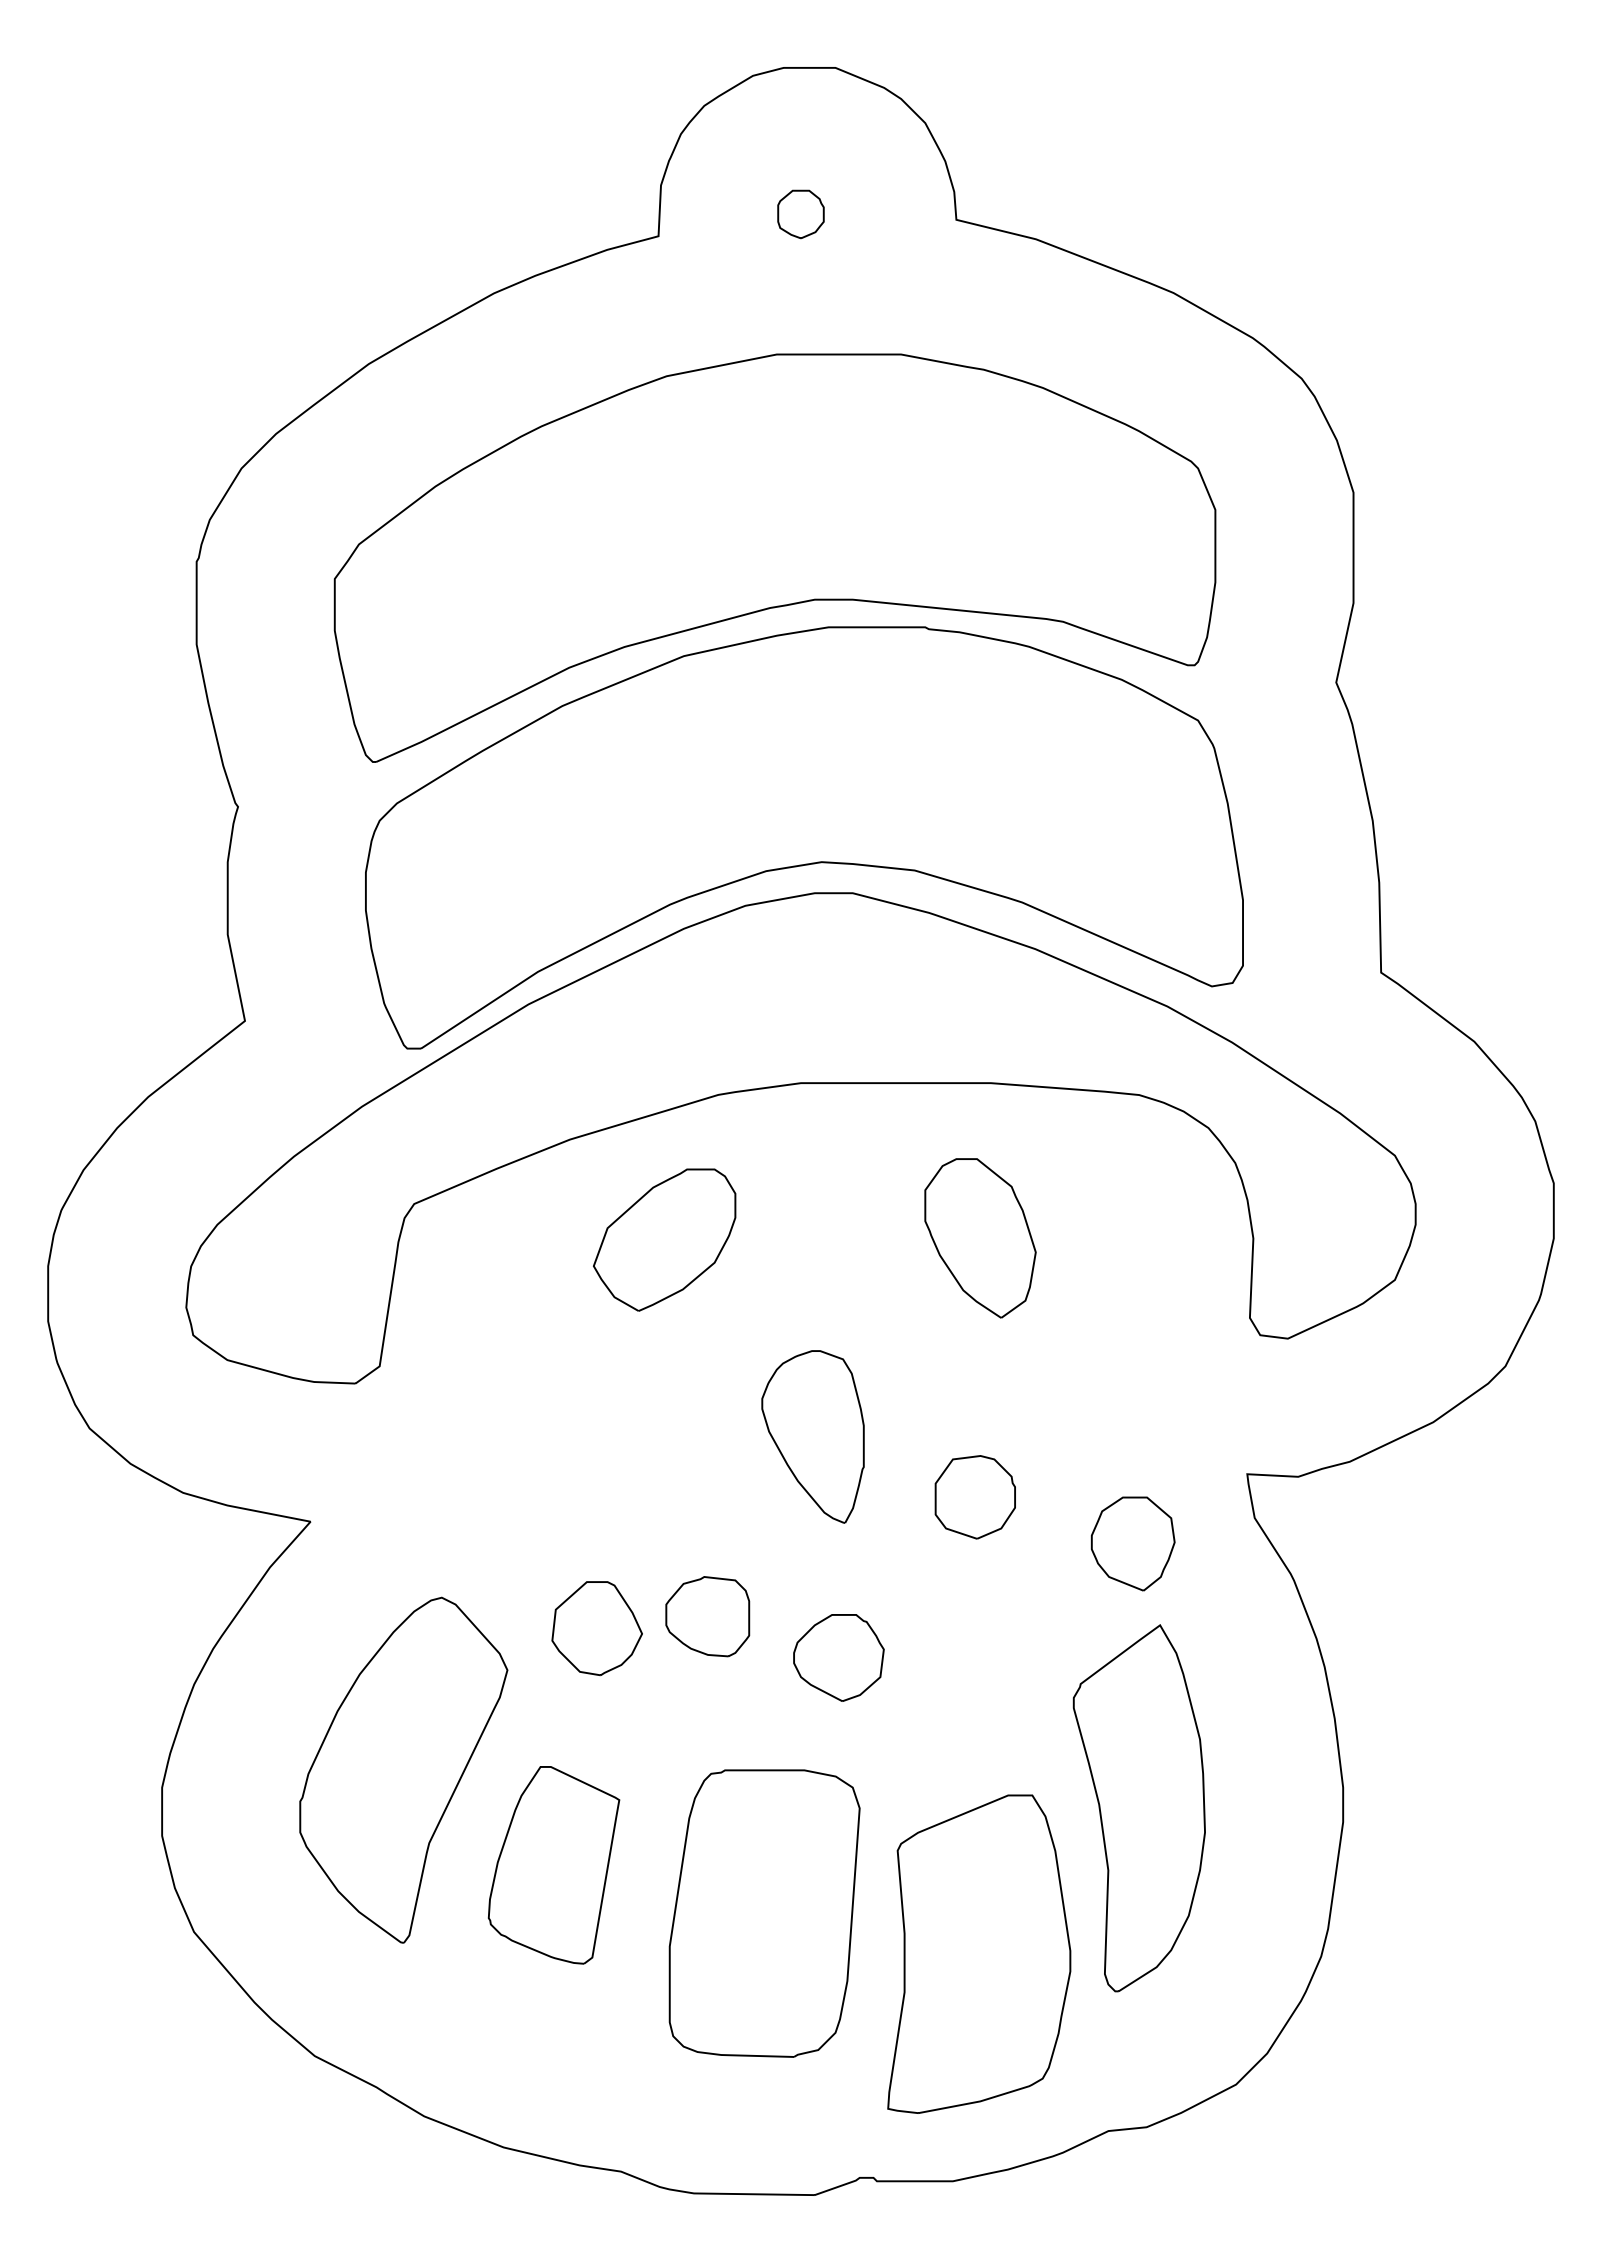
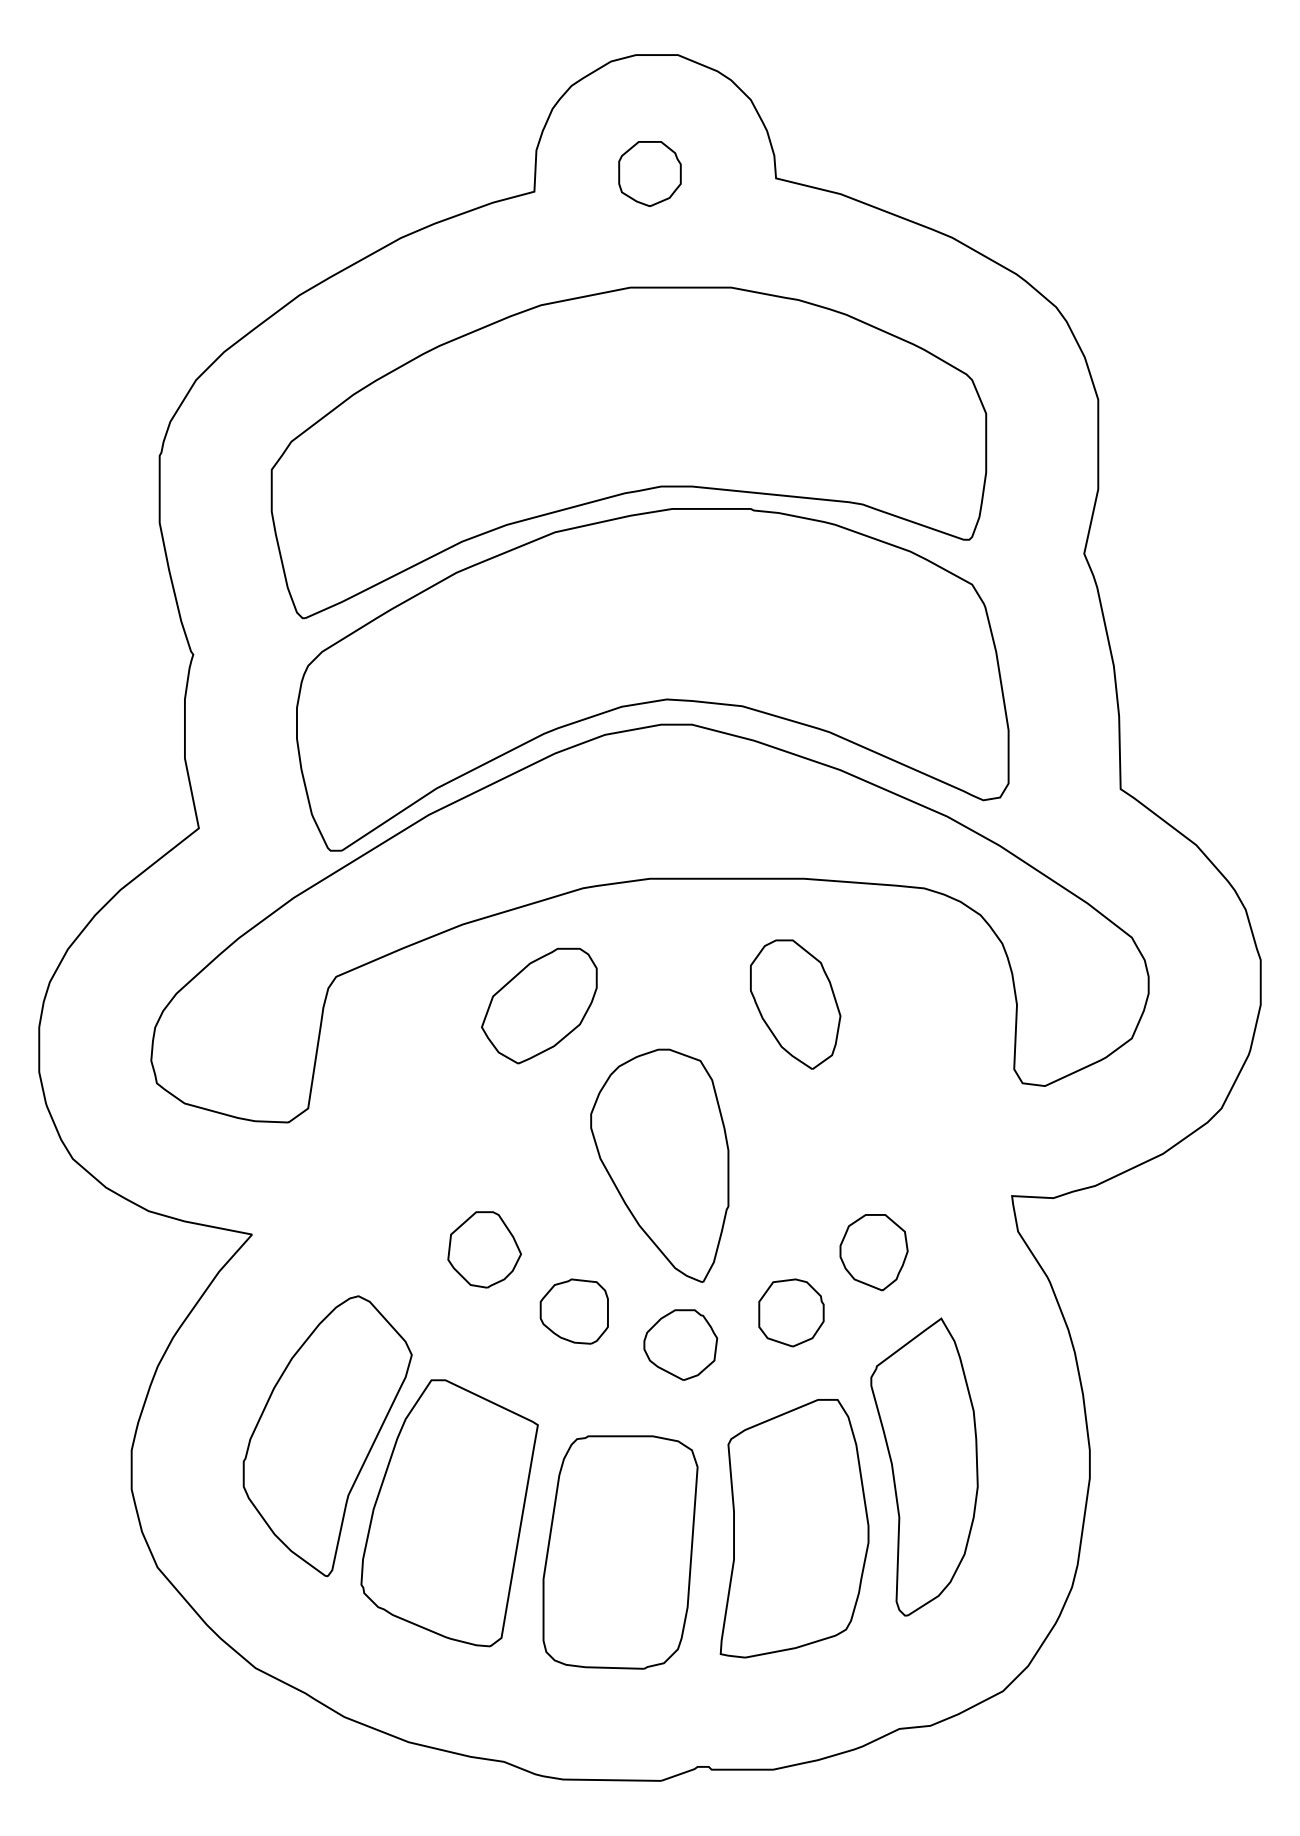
part: (800, 214) -> (649, 174), size x1.67
part: (812, 1436) -> (659, 1165), size x1.67
part: (974, 1497) -> (790, 1313), moved
part: (1132, 1543) -> (873, 1252), moved
part: (596, 1628) -> (484, 1249), moved
part: (553, 1865) -> (449, 1513), size x1.67
part: (979, 1953) -> (794, 1528), moved

